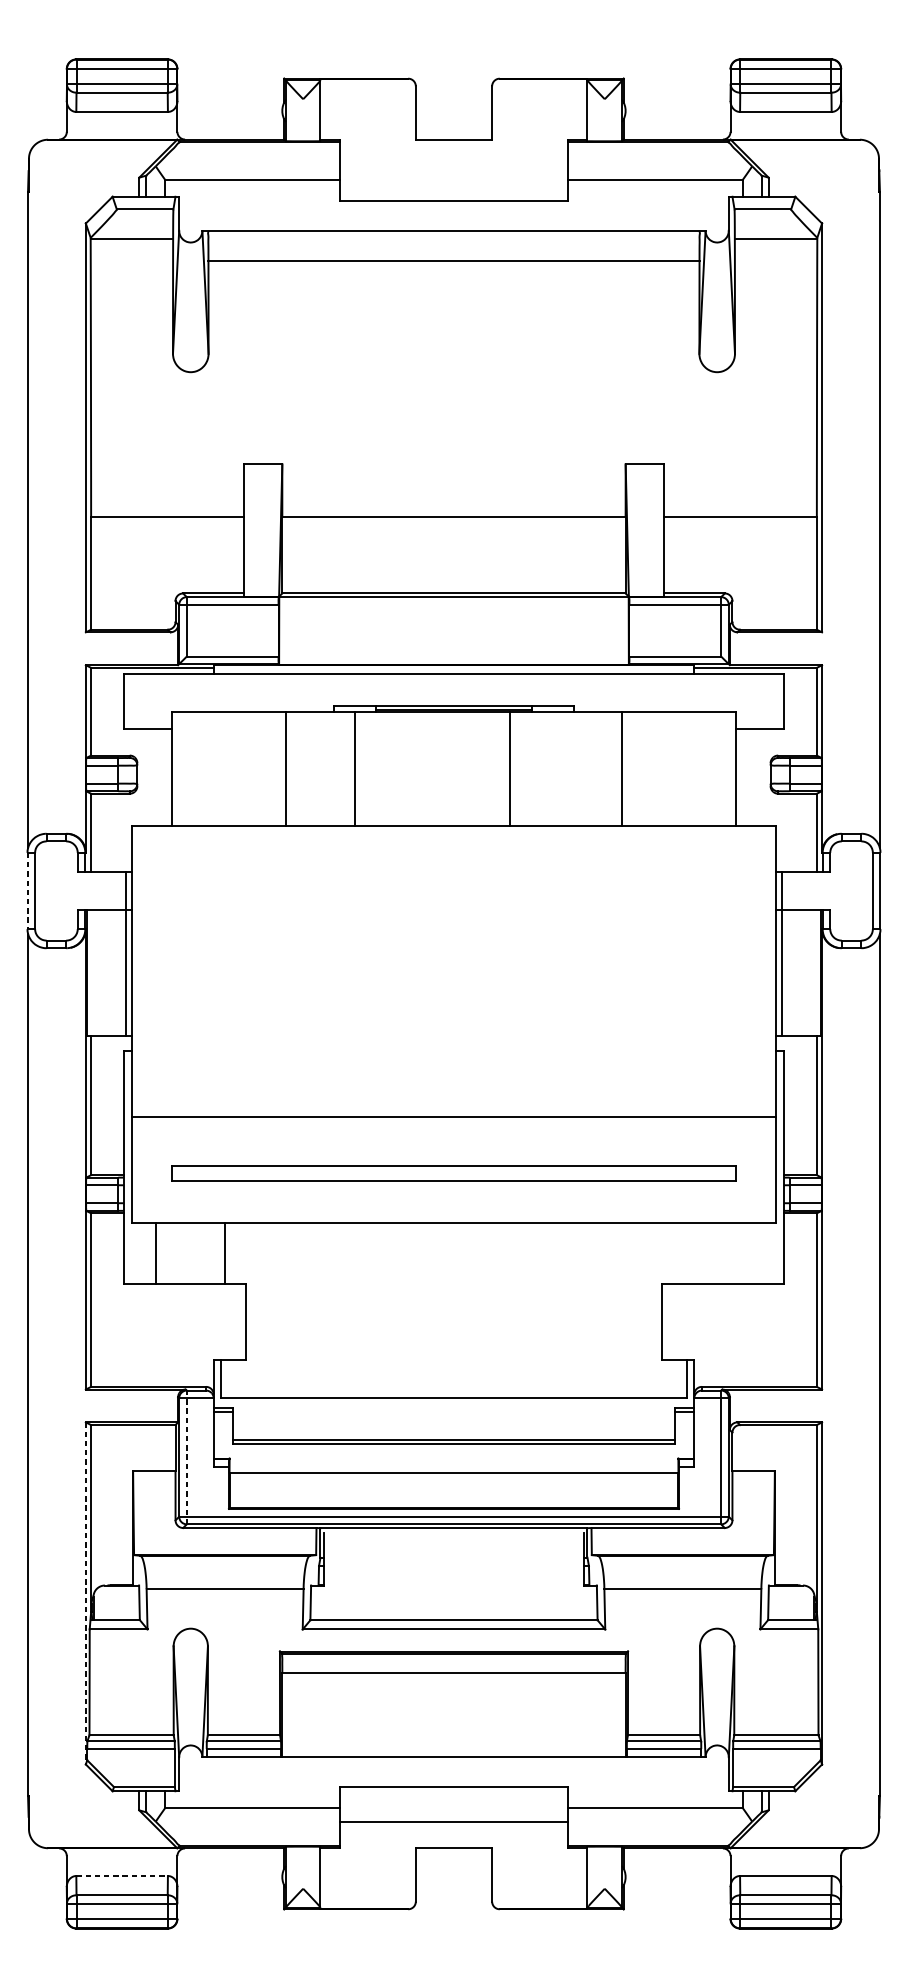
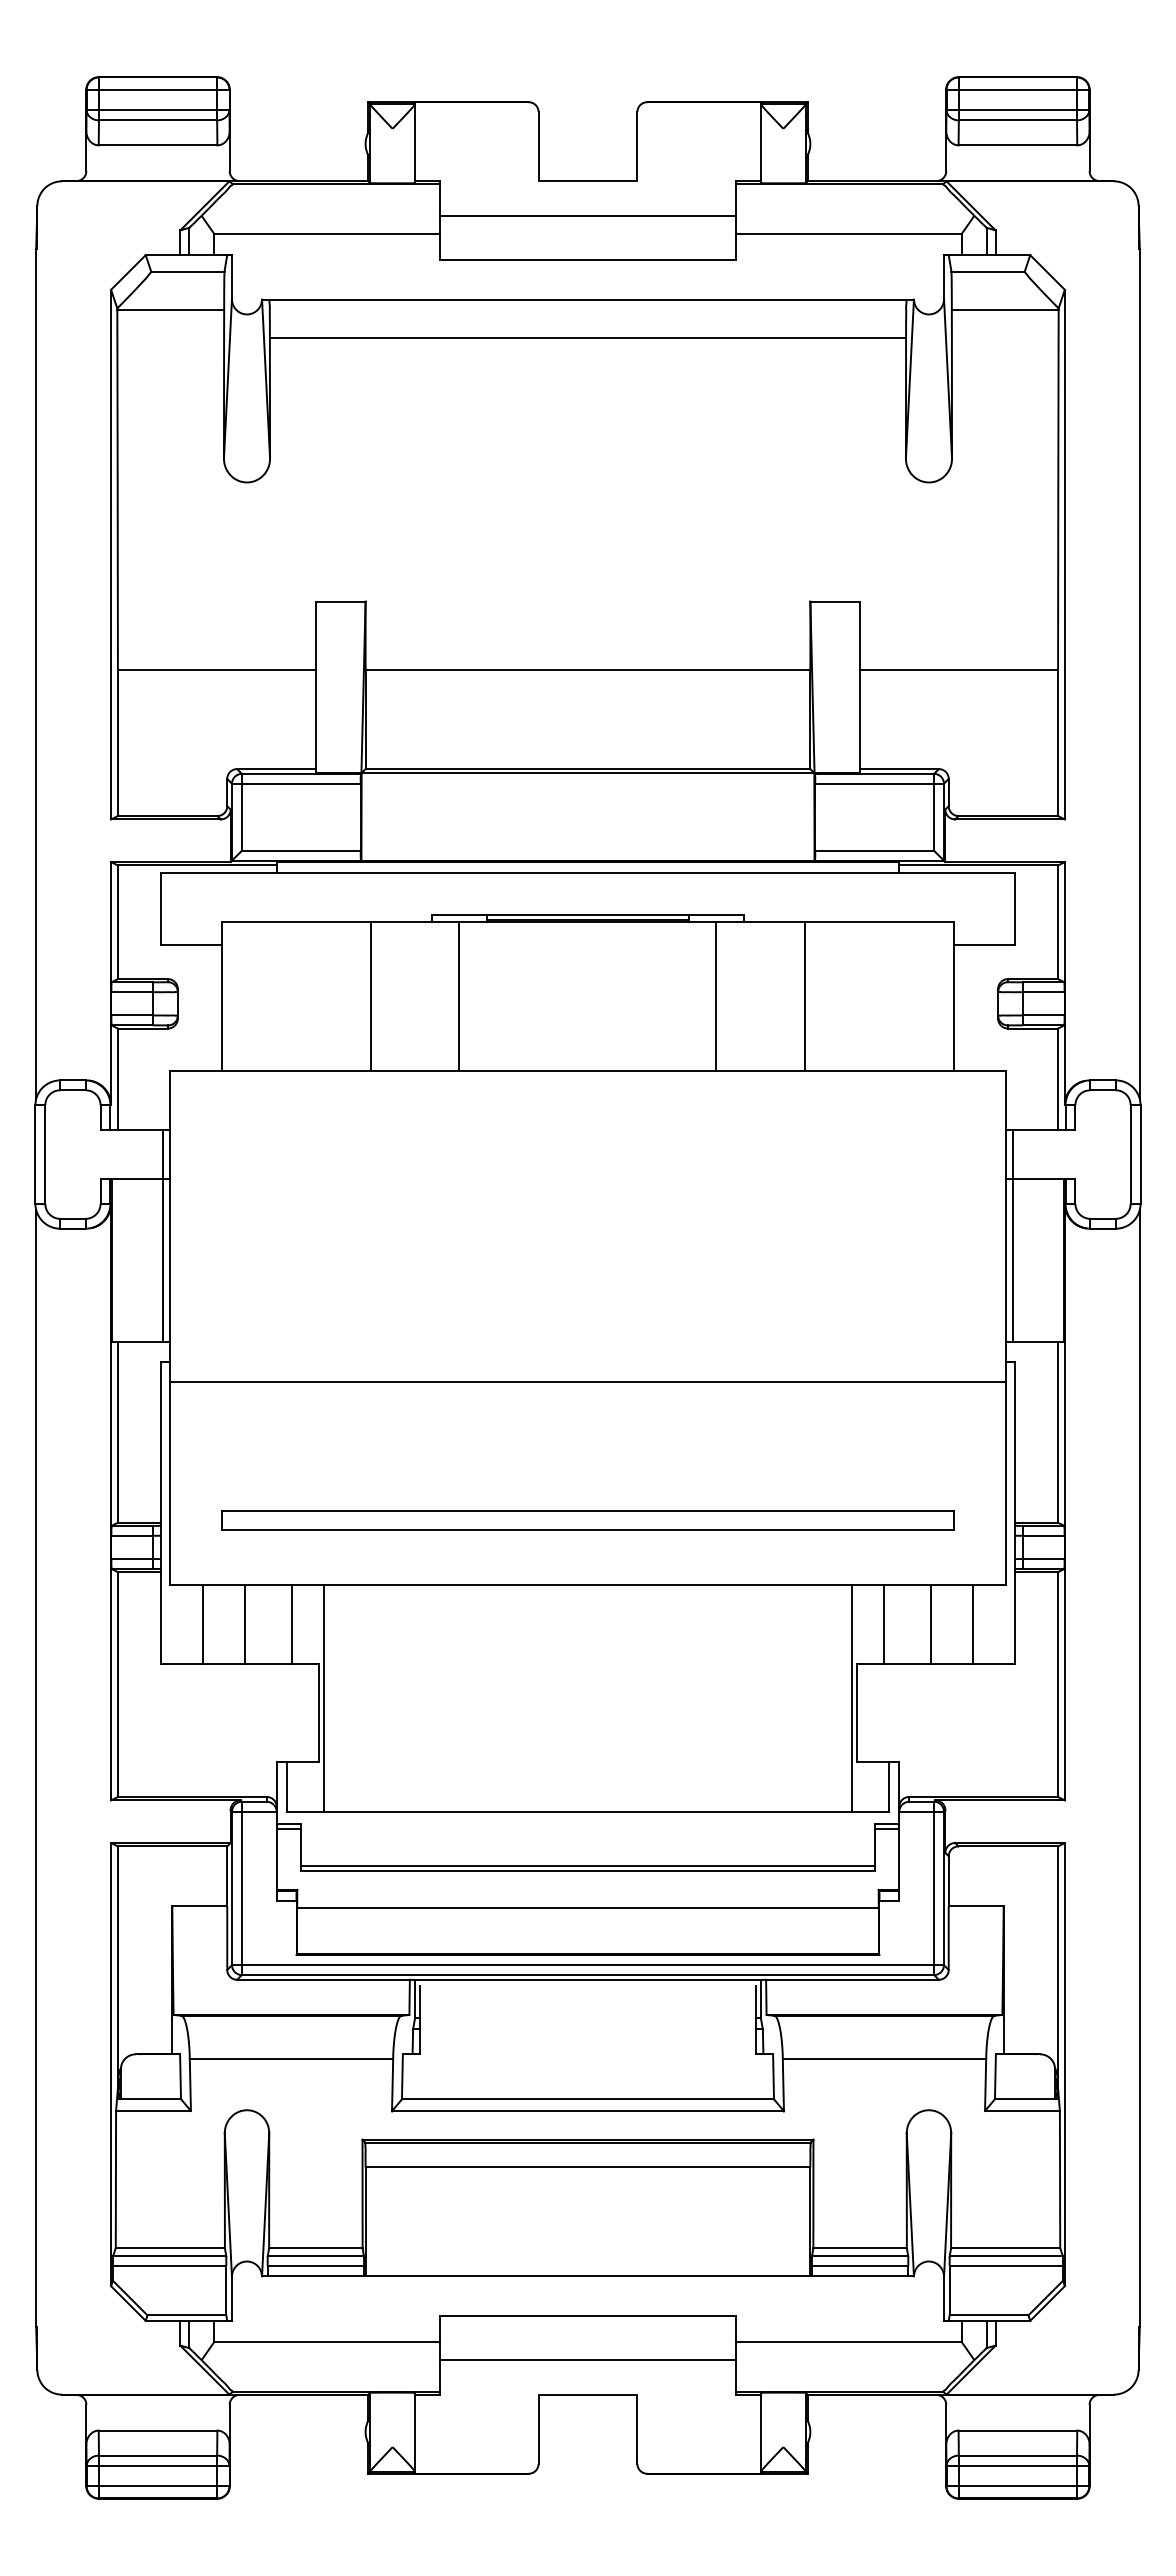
line: (453, 166) -> (587, 215), added
line: (509, 768) -> (716, 996), moved
line: (27, 891) -> (35, 1155), dashed -> solid
line: (453, 1117) -> (587, 1382), moved
line: (188, 1252) -> (244, 1623), added
line: (682, 1252) -> (884, 1623), added
line: (719, 1252) -> (931, 1623), added
line: (751, 1252) -> (973, 1623), added
line: (250, 1310) -> (324, 1697), added
line: (657, 1310) -> (851, 1697), added
line: (186, 1457) -> (241, 1888), dashed -> solid
line: (86, 1593) -> (111, 2064), dashed -> solid
line: (122, 1875) -> (158, 2430), dashed -> solid

